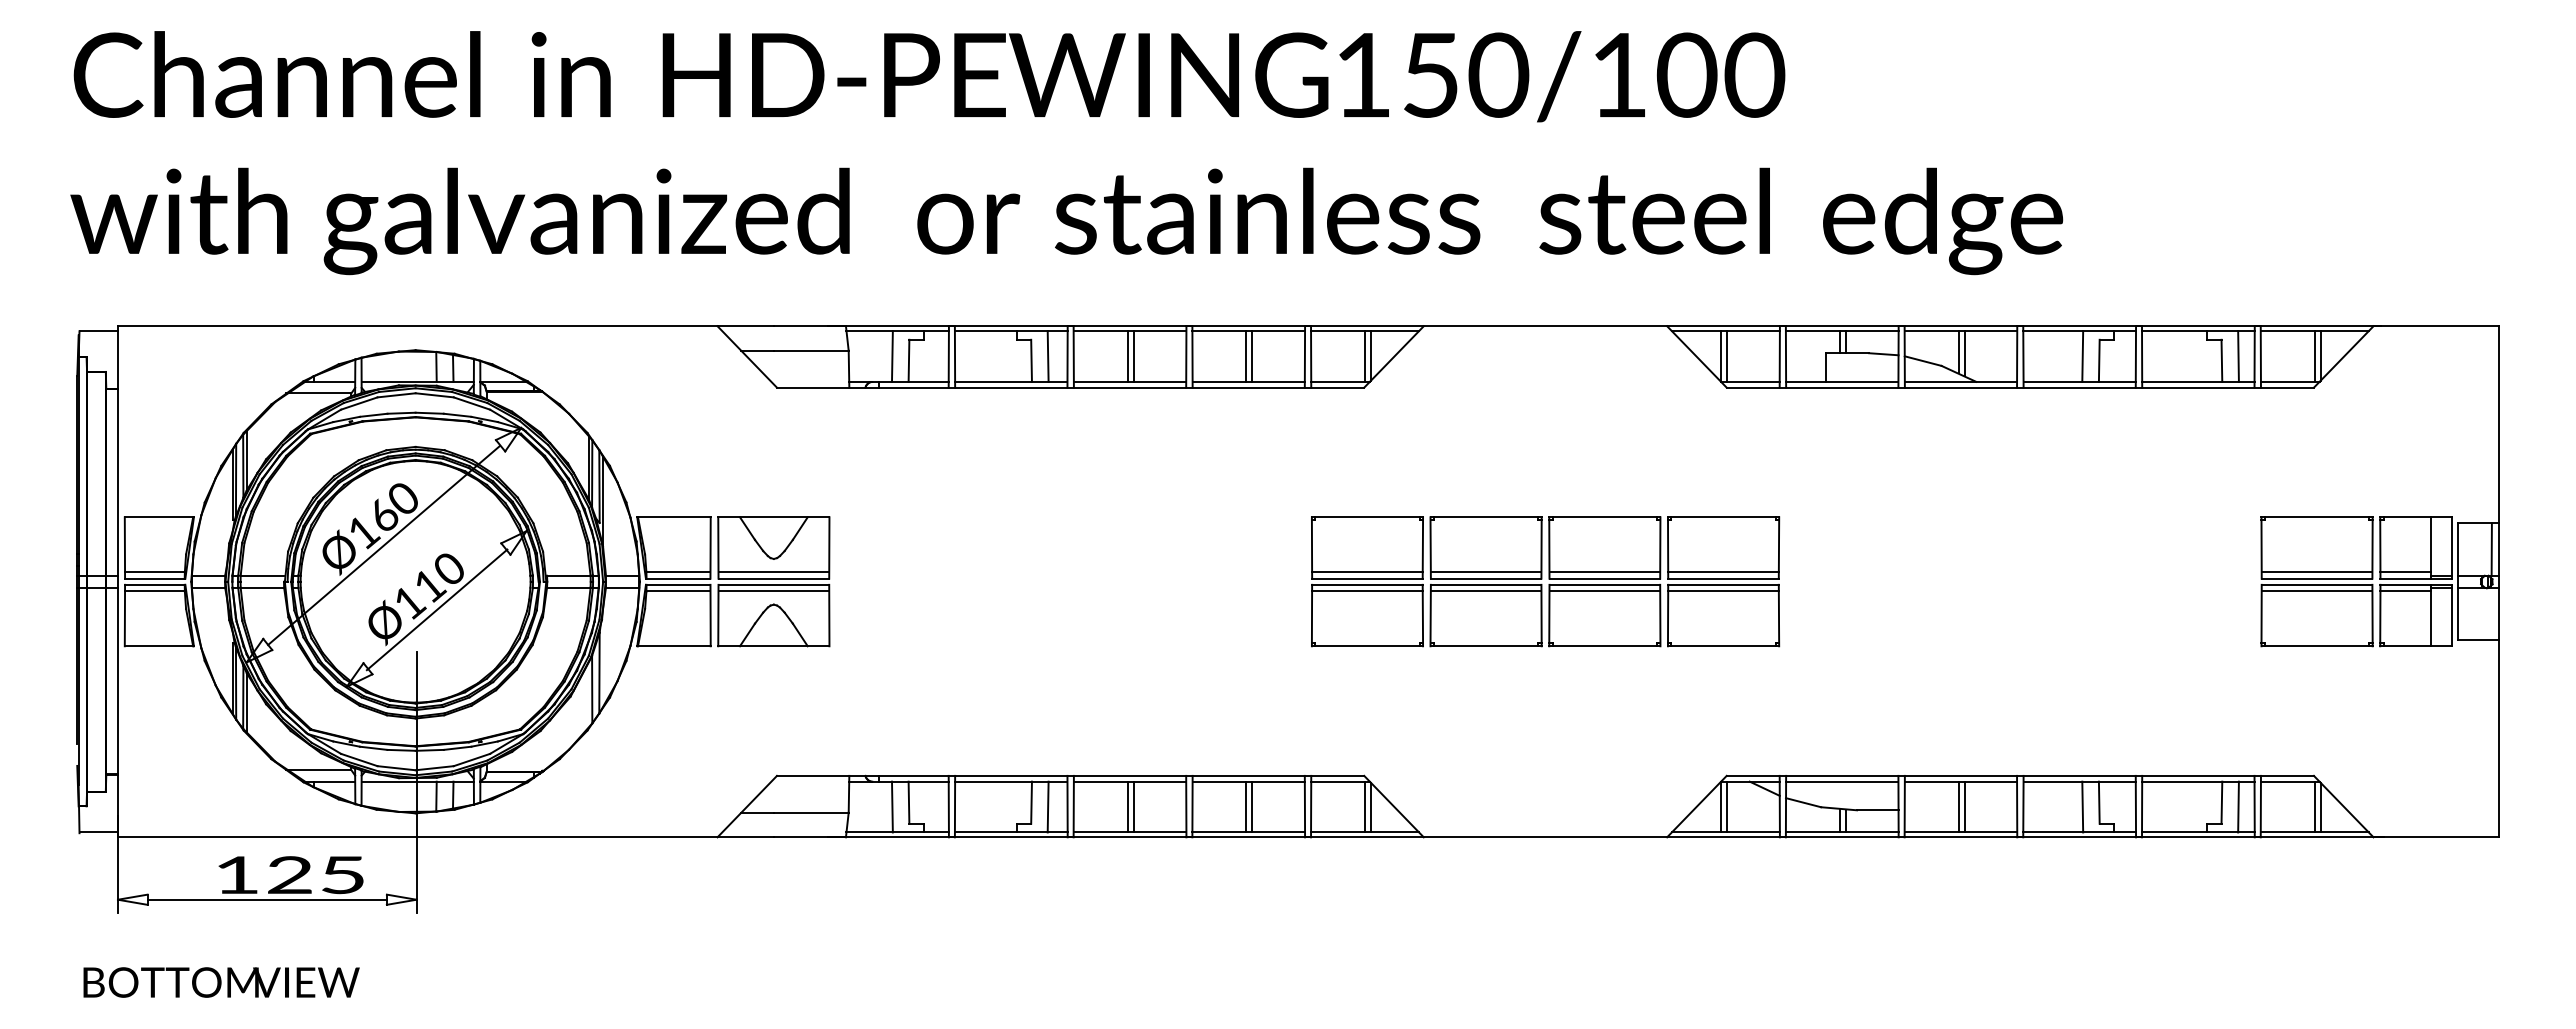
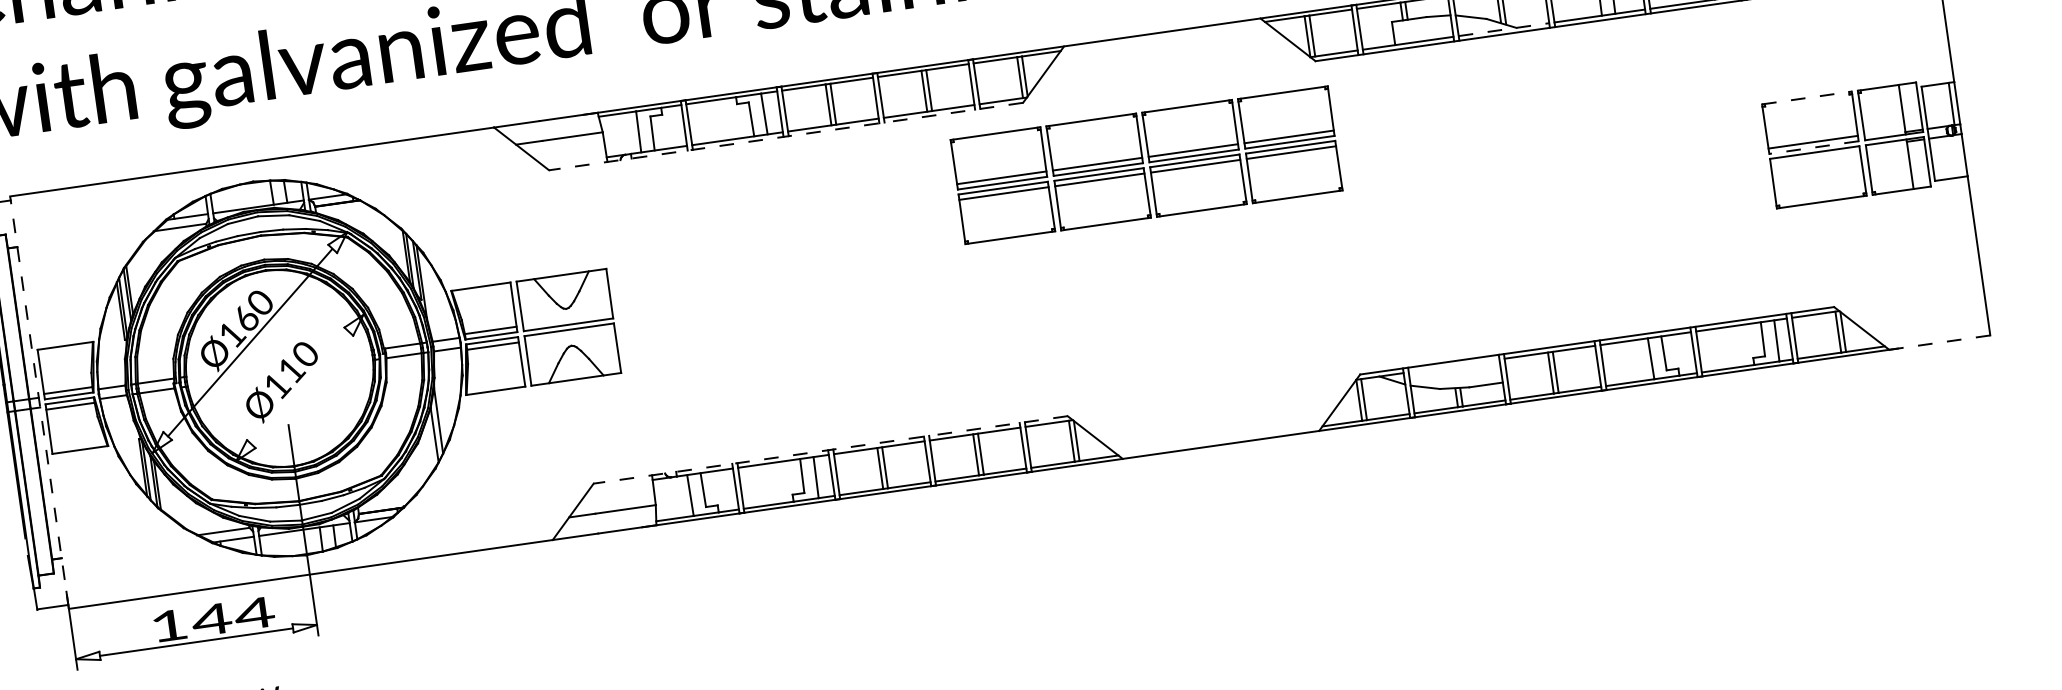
line: (1961, 381) -> (1504, 29), solid -> dashed
line: (1070, 387) -> (785, 136), solid -> dashed
line: (2317, 517) -> (1807, 98), solid -> dashed
line: (773, 572) -> (567, 319), removed
line: (2405, 572) -> (1884, 132), removed
line: (2316, 578) -> (1813, 147), solid -> dashed
line: (117, 581) -> (39, 402), solid -> dashed
part: (1545, 581) -> (1146, 165), moved
line: (773, 591) -> (569, 335), removed
line: (2316, 591) -> (1815, 157), removed
line: (2405, 591) -> (1886, 147), removed
line: (436, 609) -> (299, 388), removed
line: (1070, 775) -> (830, 449), solid -> dashed
line: (1842, 781) -> (1454, 365), removed
line: (2436, 837) -> (1940, 342), solid -> dashed
text: (315, 875) -> (232, 617), 125 -> 144

